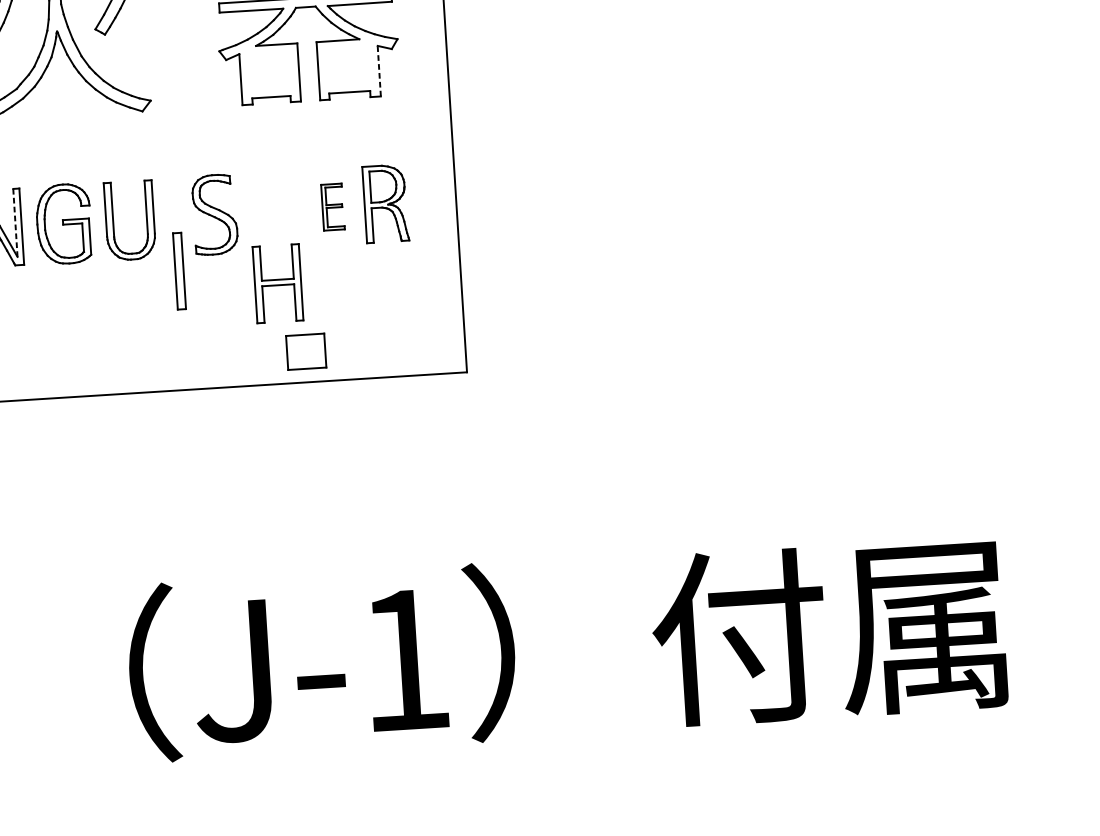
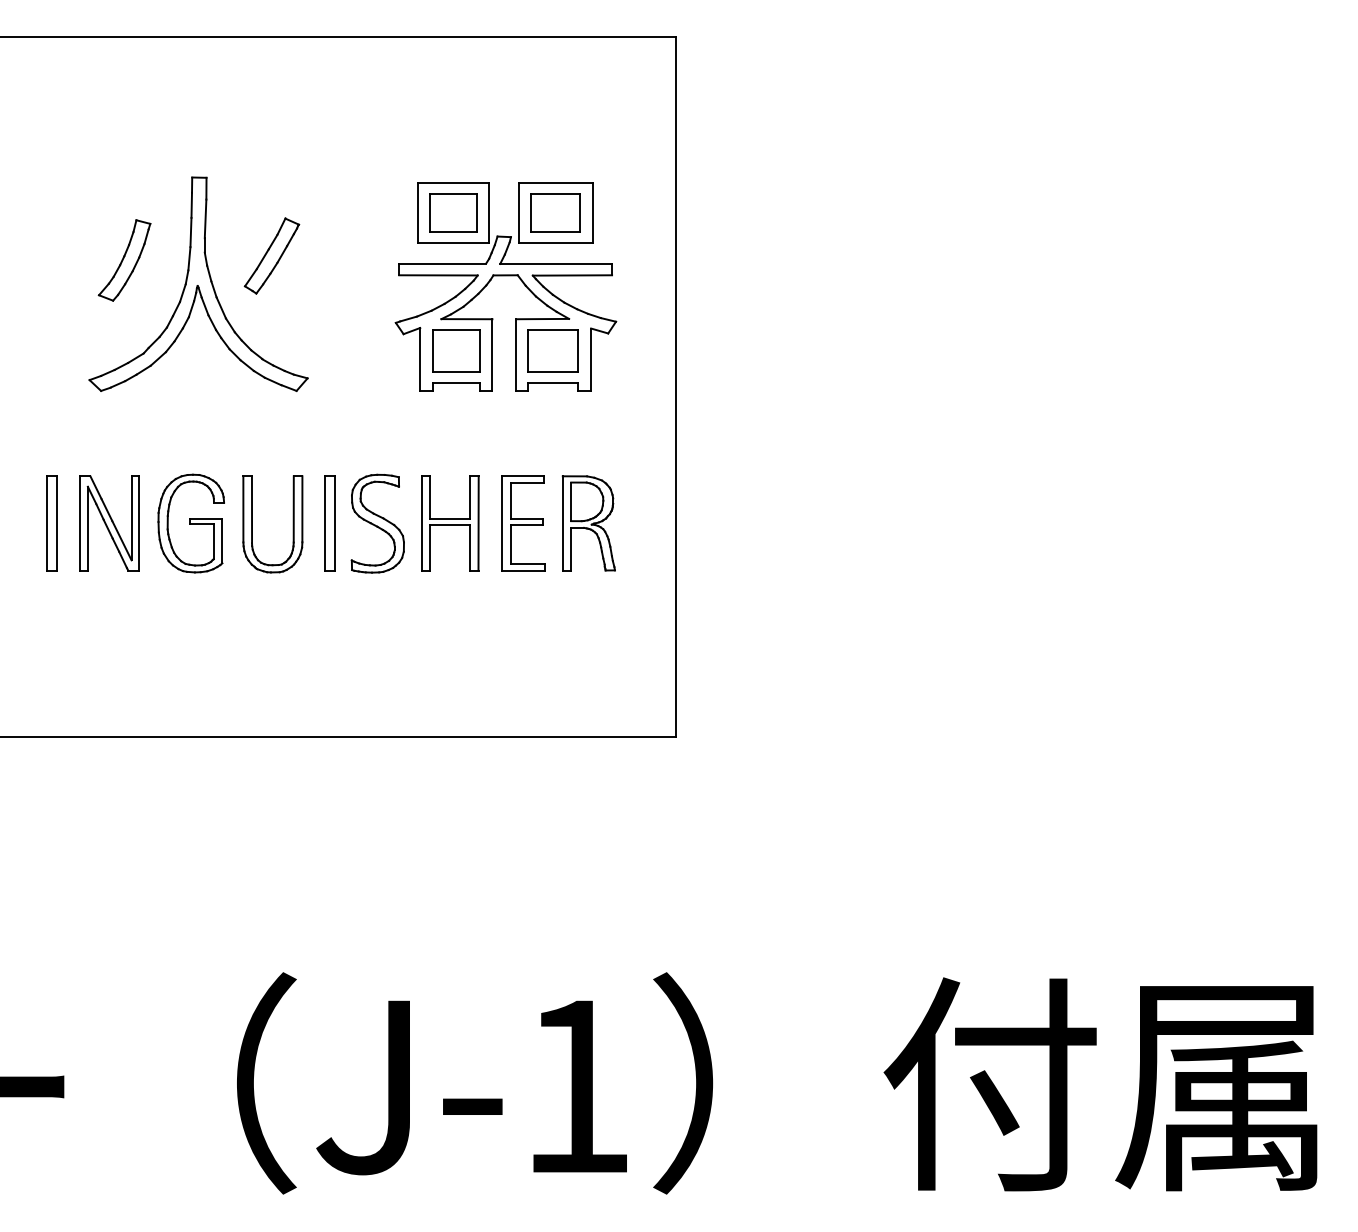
part: (347, 65) -> (552, 350), added
line: (379, 70) -> (591, 359), dashed -> solid
part: (332, 207) -> (523, 523), size x1.67
line: (15, 223) -> (131, 518), dashed -> solid
part: (179, 271) -> (329, 523), moved
part: (278, 283) -> (450, 523), moved
part: (306, 351) -> (456, 350), moved

